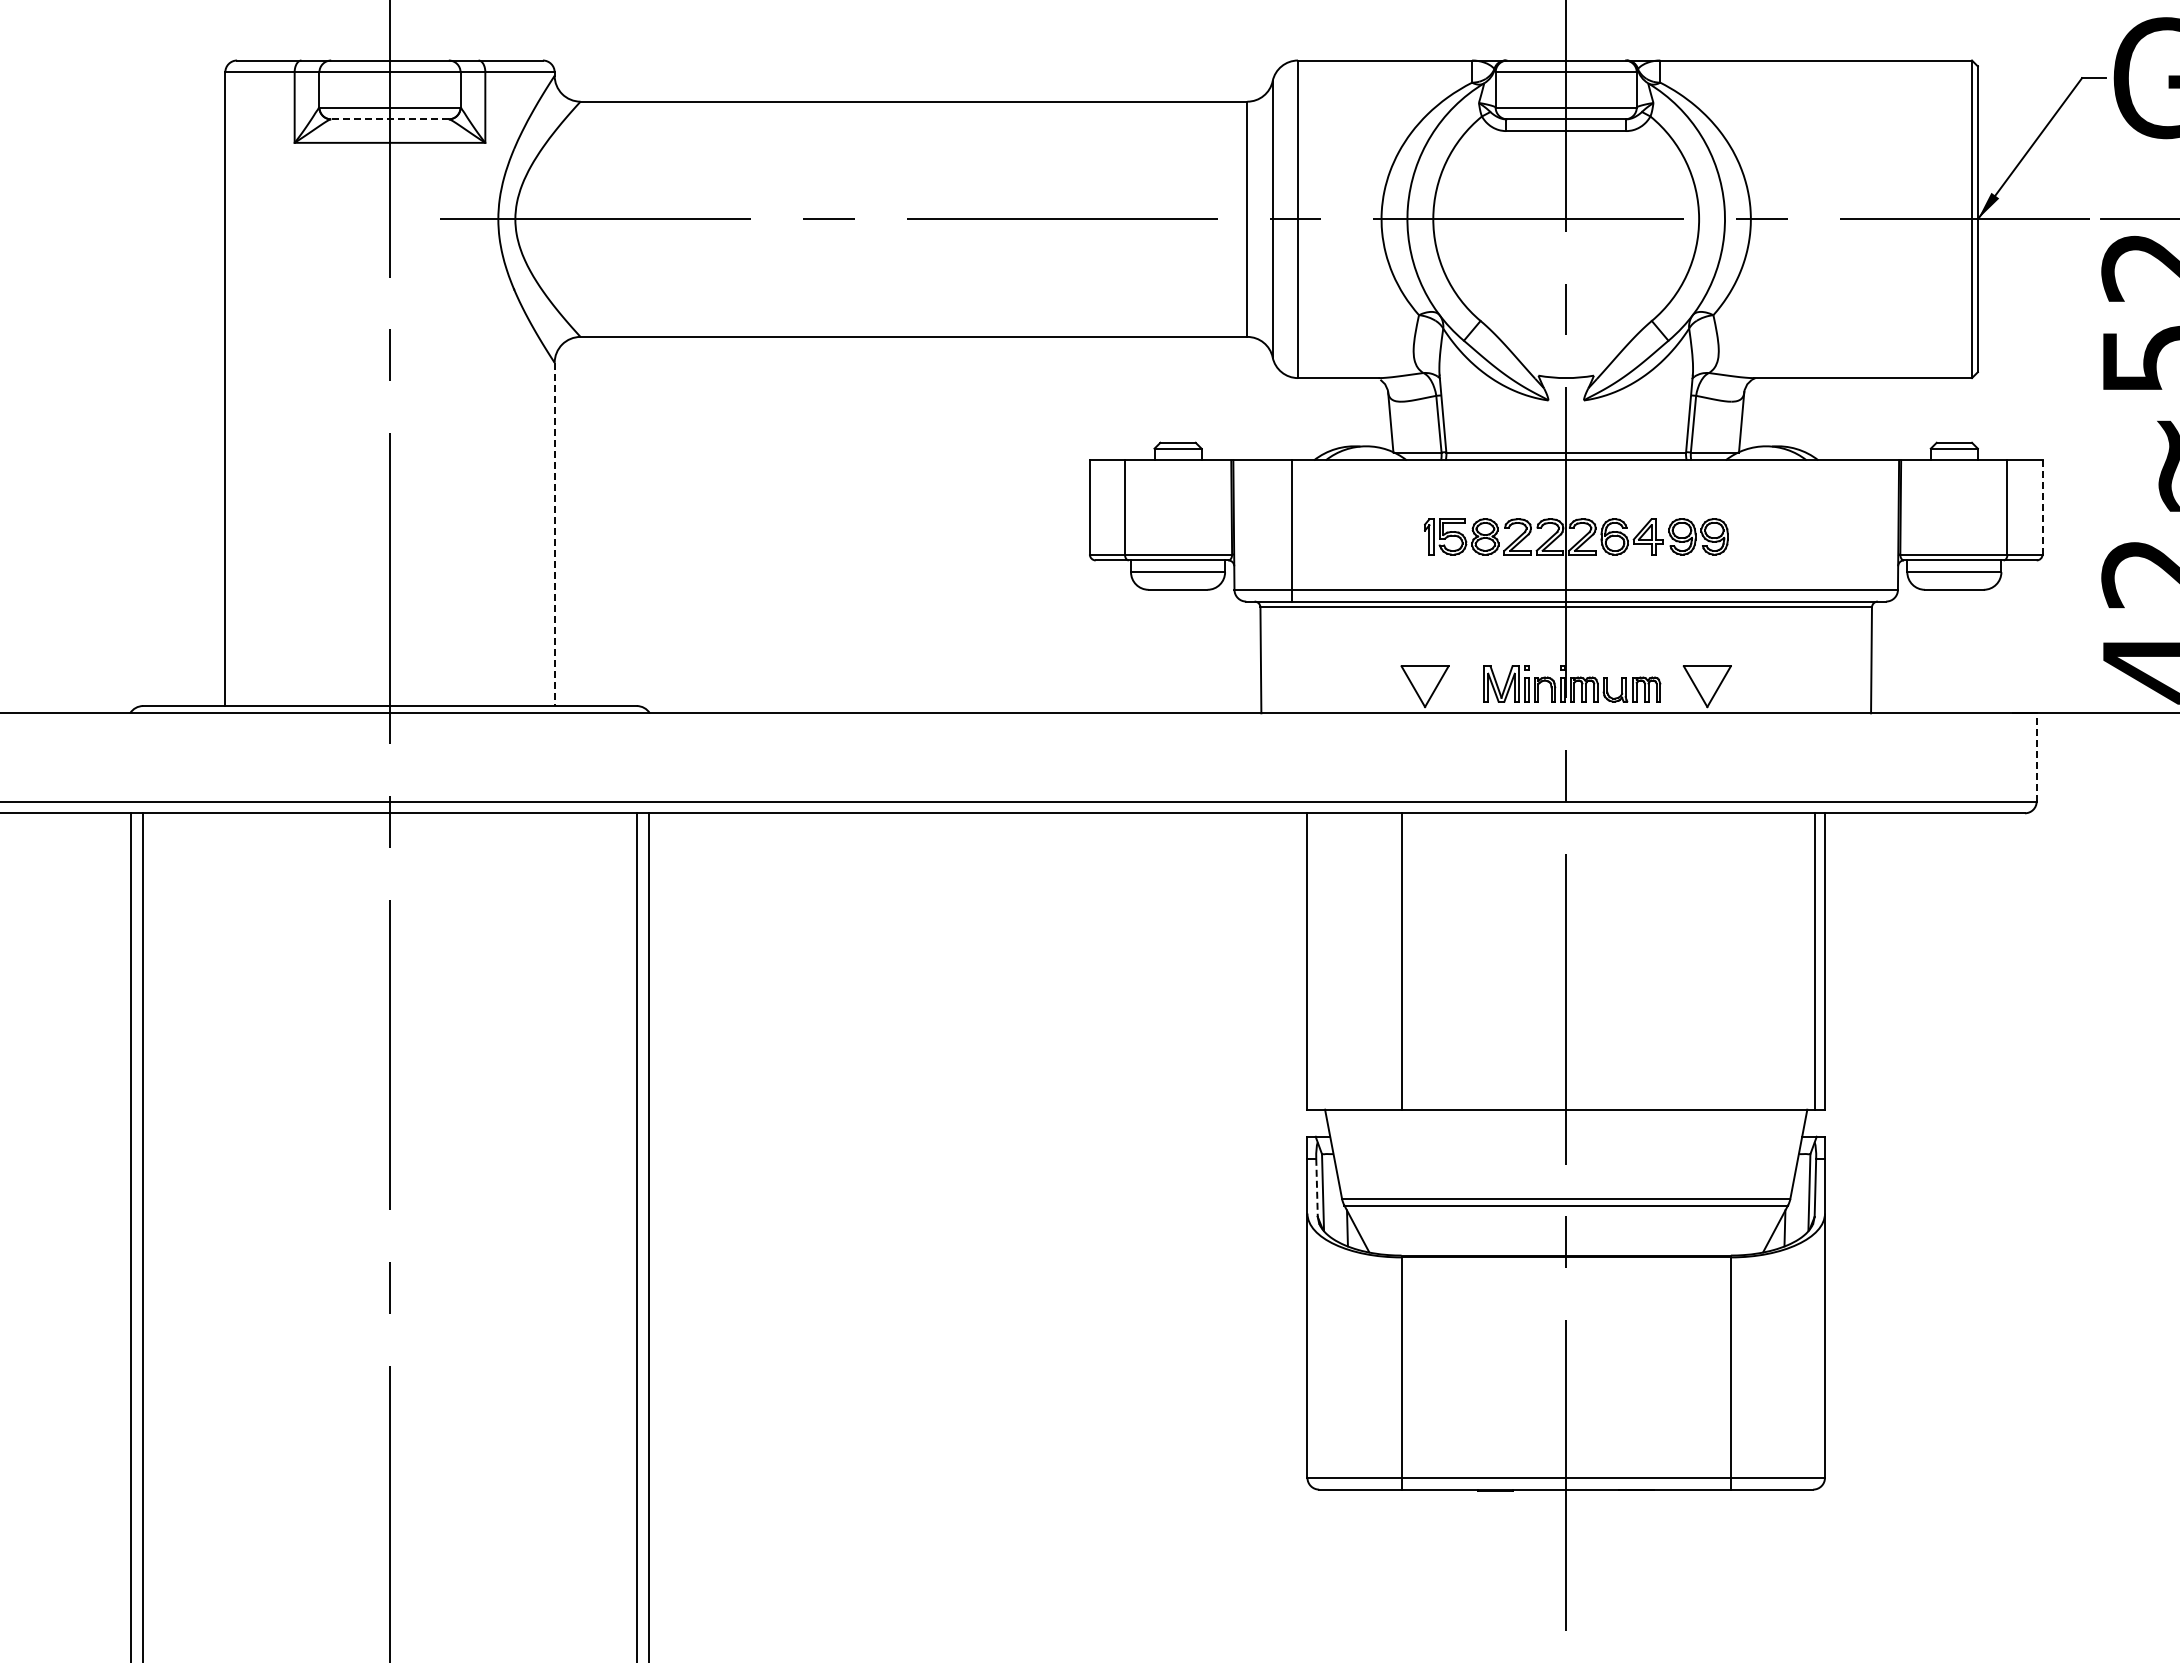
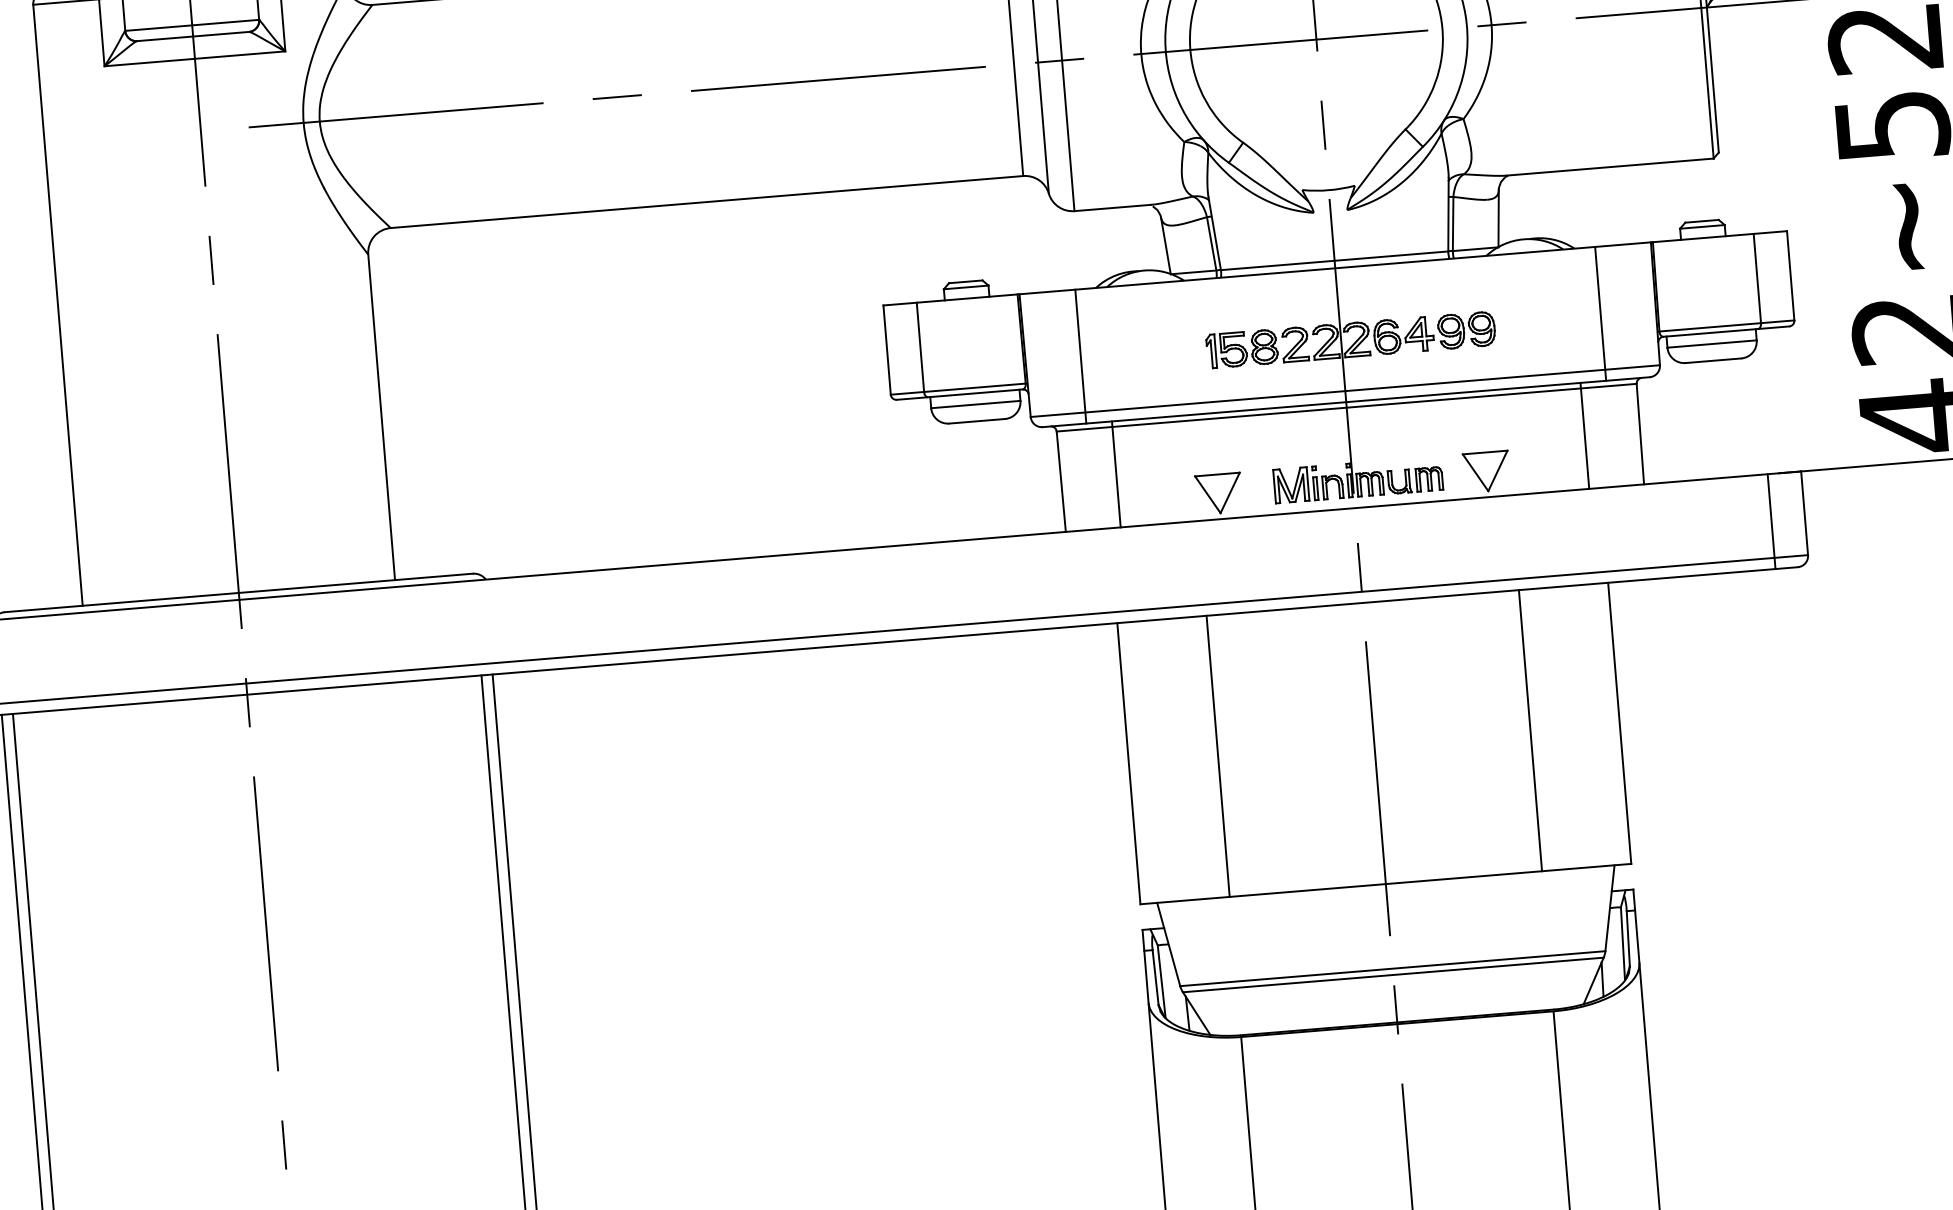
line: (390, 119) -> (193, 36), dashed -> solid
line: (2042, 506) -> (1790, 274), dashed -> solid
line: (1840, 530) -> (1600, 313), added
line: (554, 534) -> (381, 417), dashed -> solid
line: (1319, 657) -> (1116, 474), added
line: (1813, 657) -> (1585, 435), added
line: (2036, 756) -> (1804, 512), dashed -> solid
line: (2001, 763) -> (1771, 521), added
line: (1814, 961) -> (1530, 730), moved
line: (1317, 1188) -> (1156, 978), dashed -> solid

